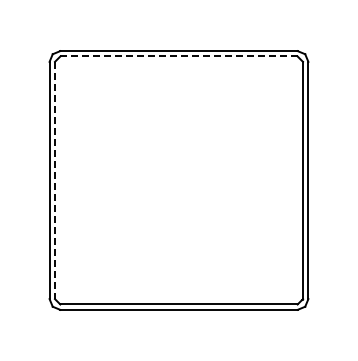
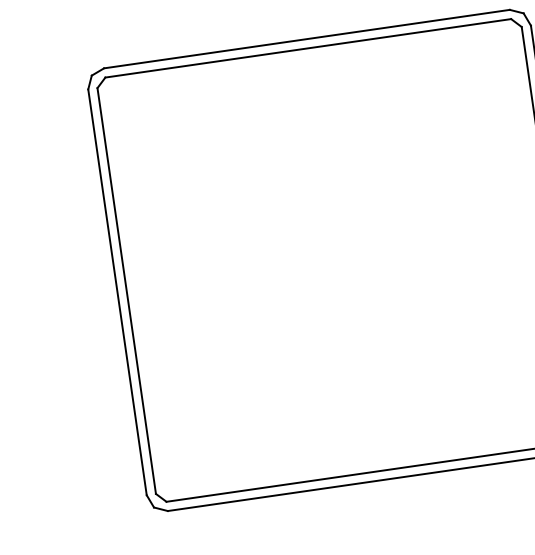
line: (179, 56) -> (309, 48), dashed -> solid
line: (54, 180) -> (125, 291), dashed -> solid

